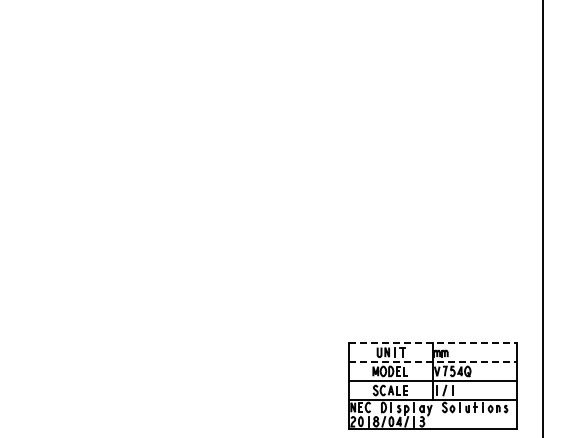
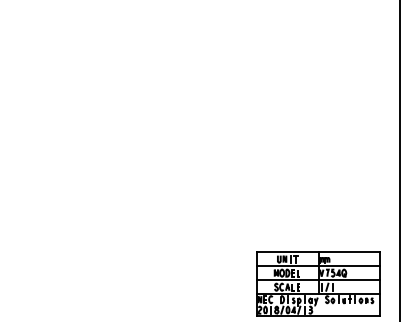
line: (433, 342) -> (318, 251), dashed -> solid
line: (433, 361) -> (318, 265), dashed -> solid

